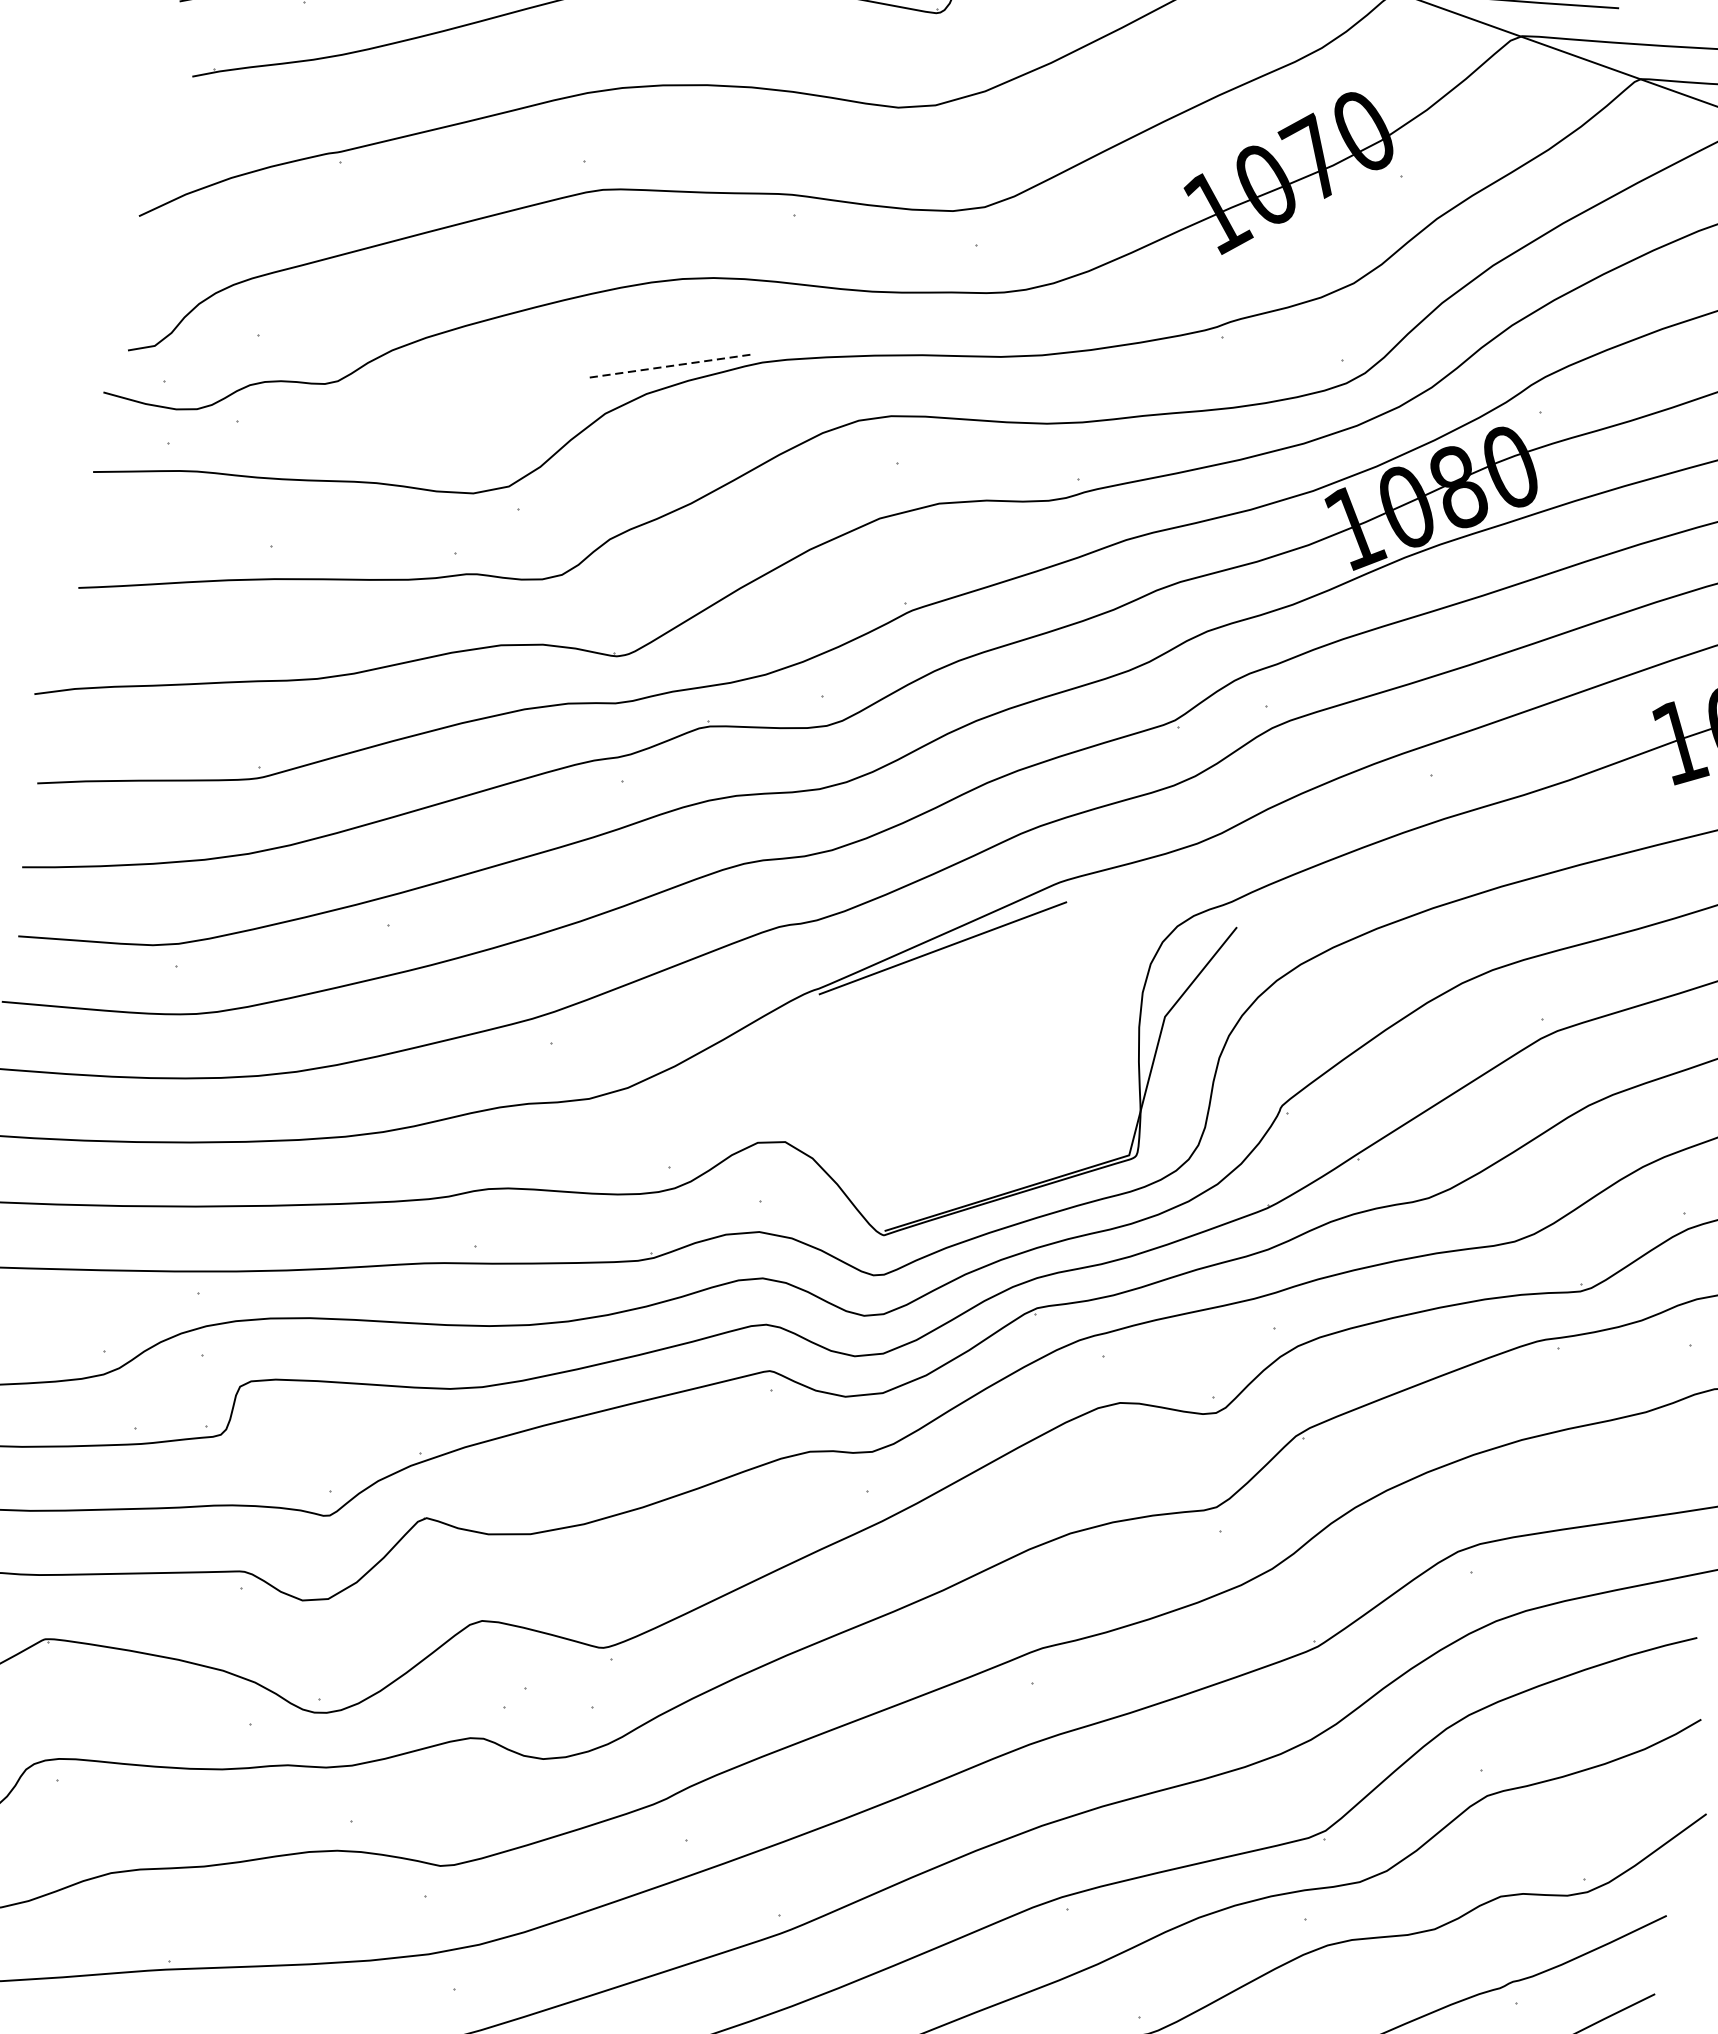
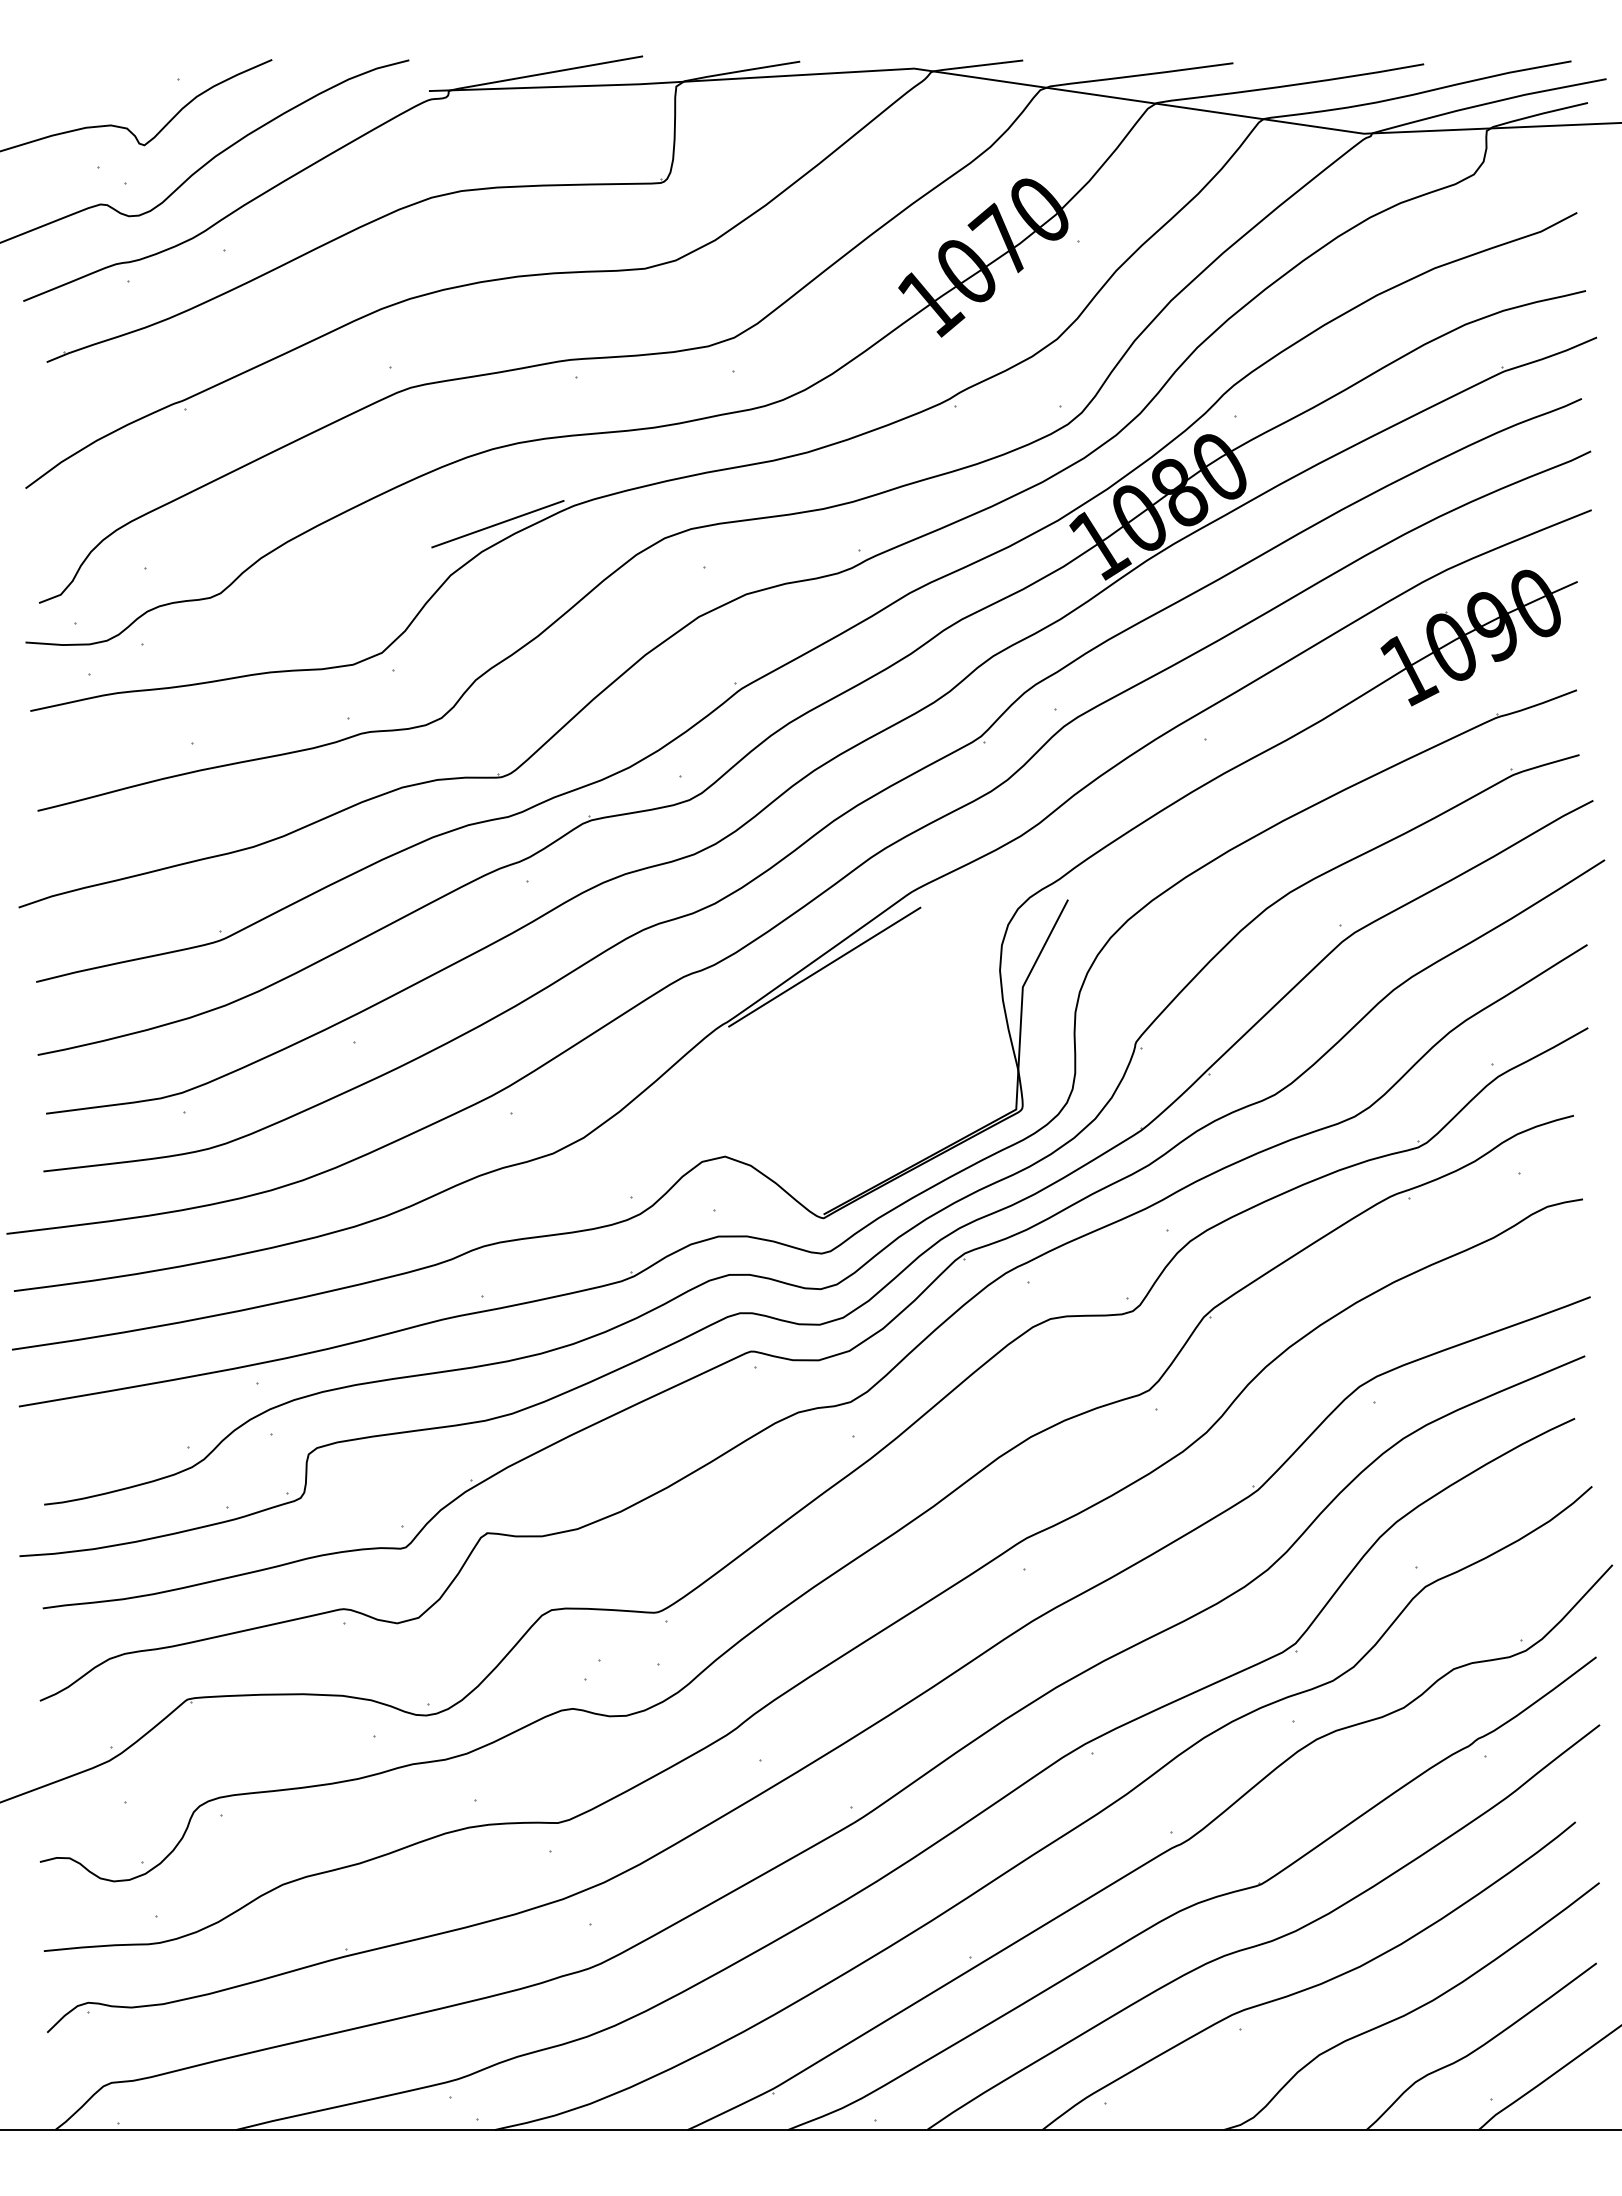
line: (670, 366) -> (497, 524), dashed -> solid

